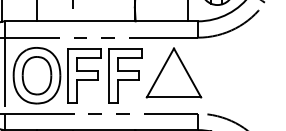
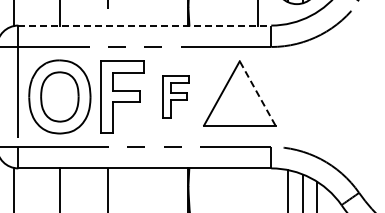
line: (102, 21) -> (145, 25), solid -> dashed
line: (187, 73) -> (257, 93), solid -> dashed
part: (125, 75) -> (176, 96), size x0.6

